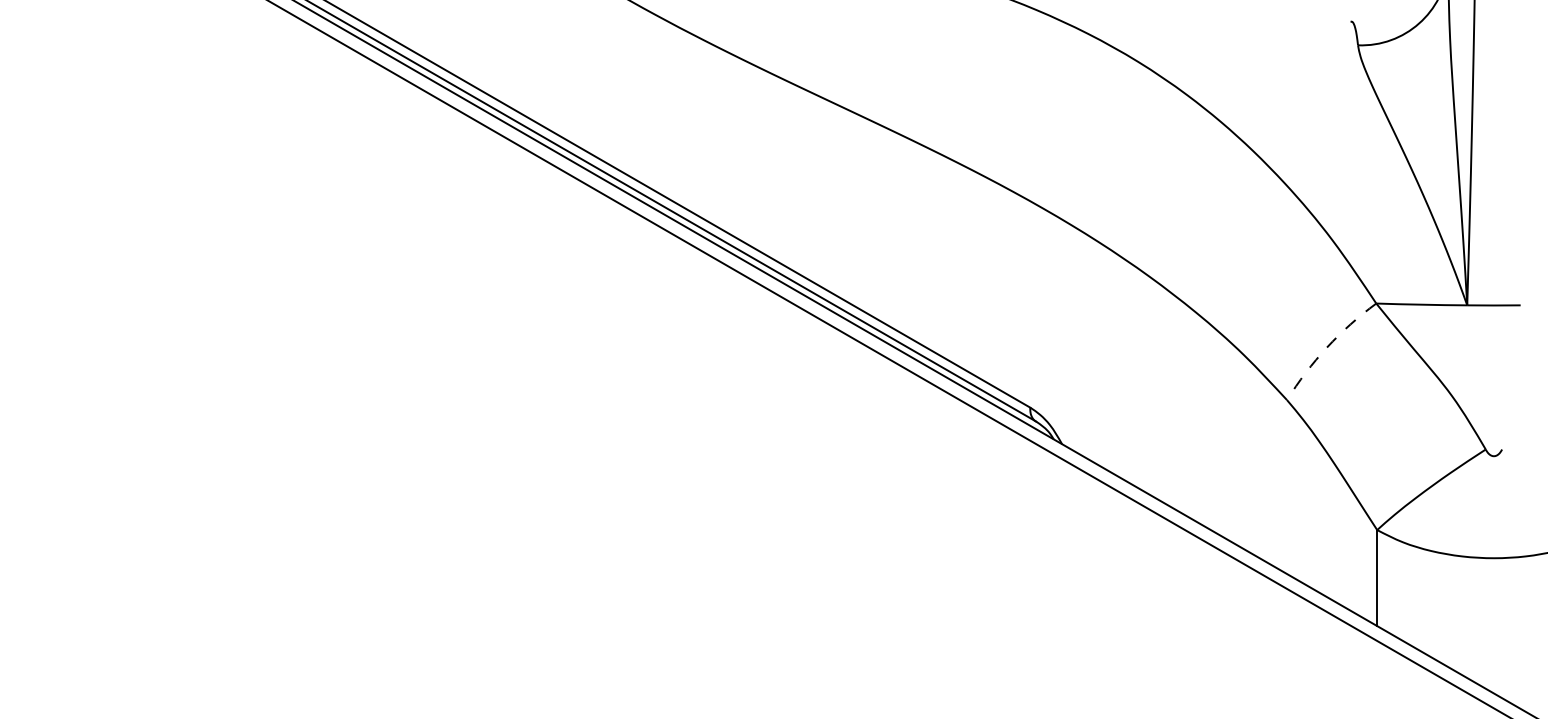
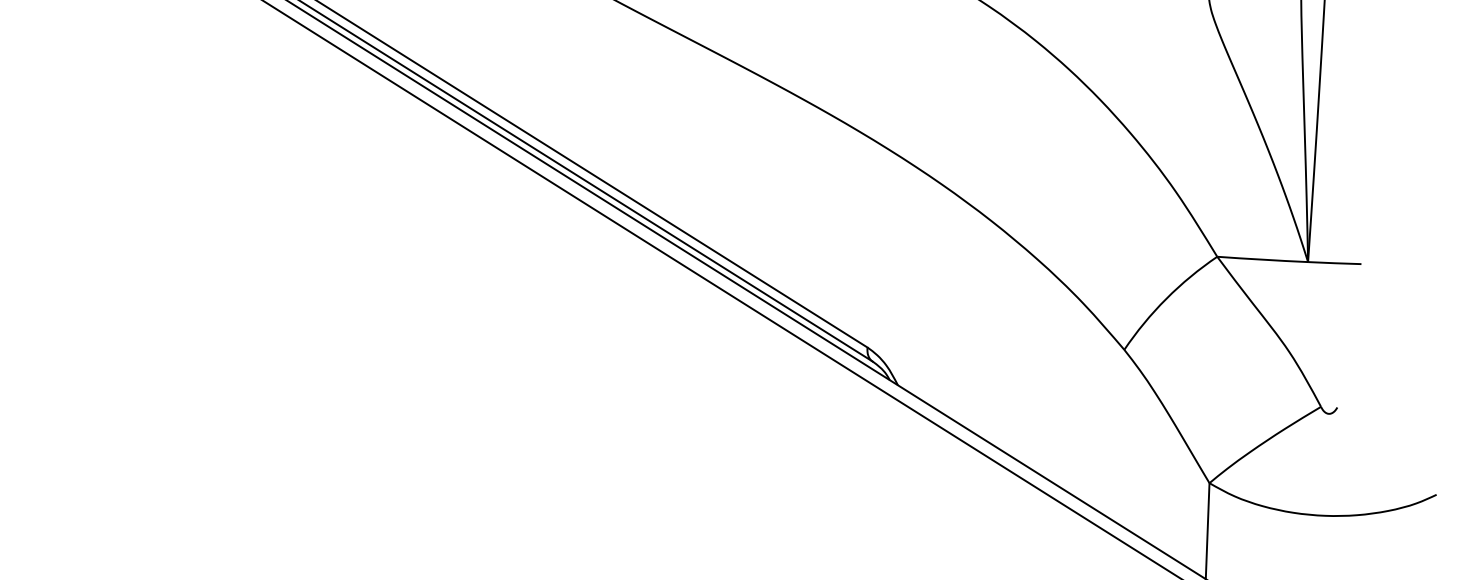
arc: (1327, 347) -> (1166, 298), dashed -> solid

